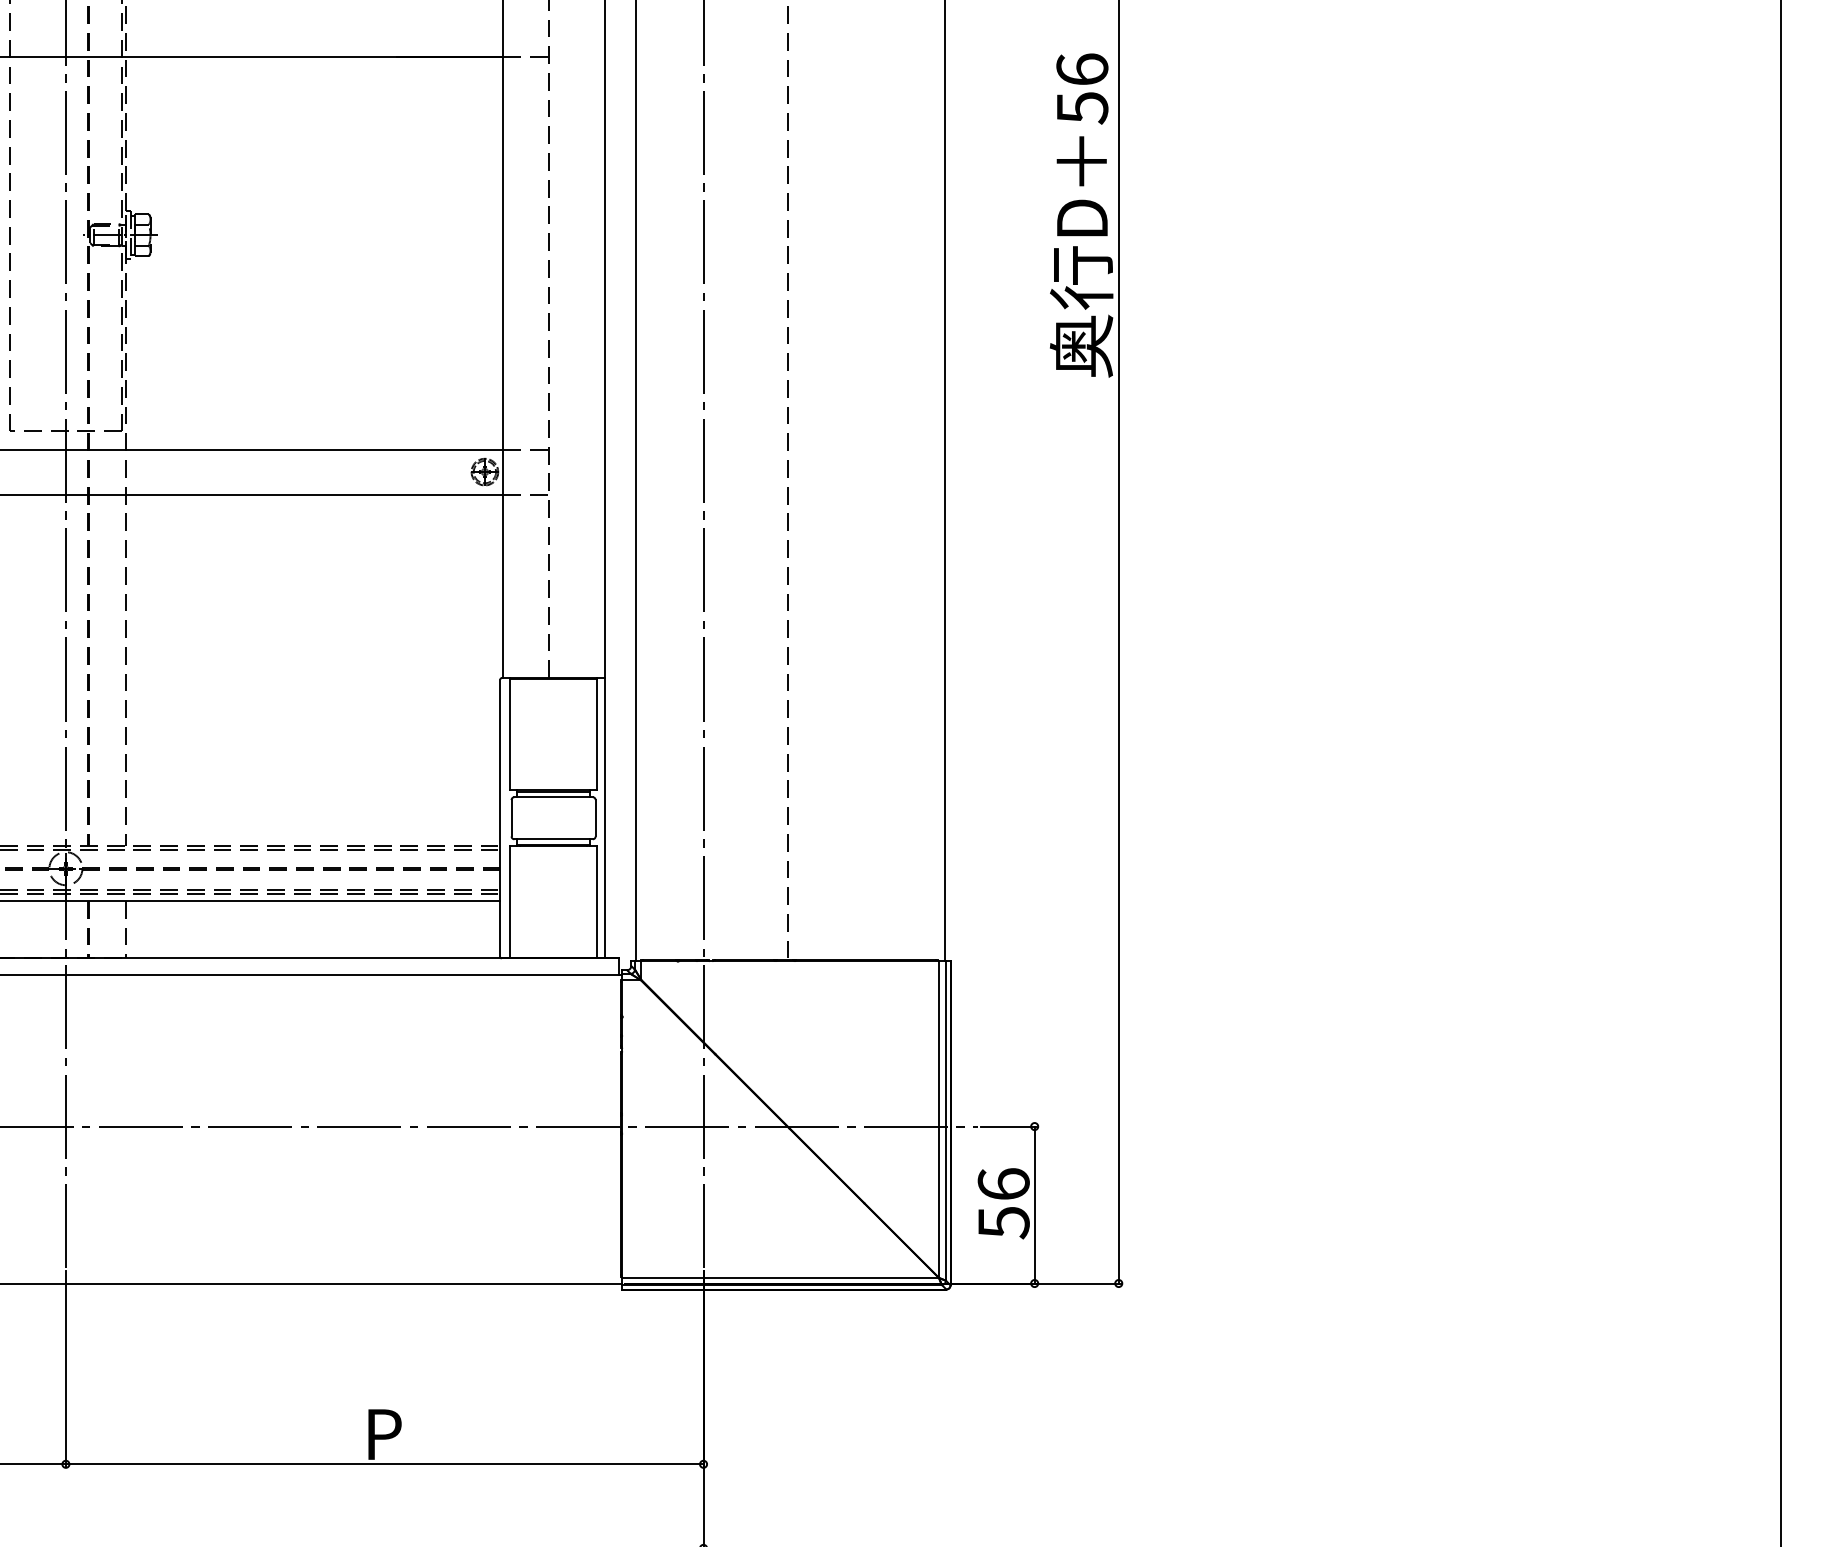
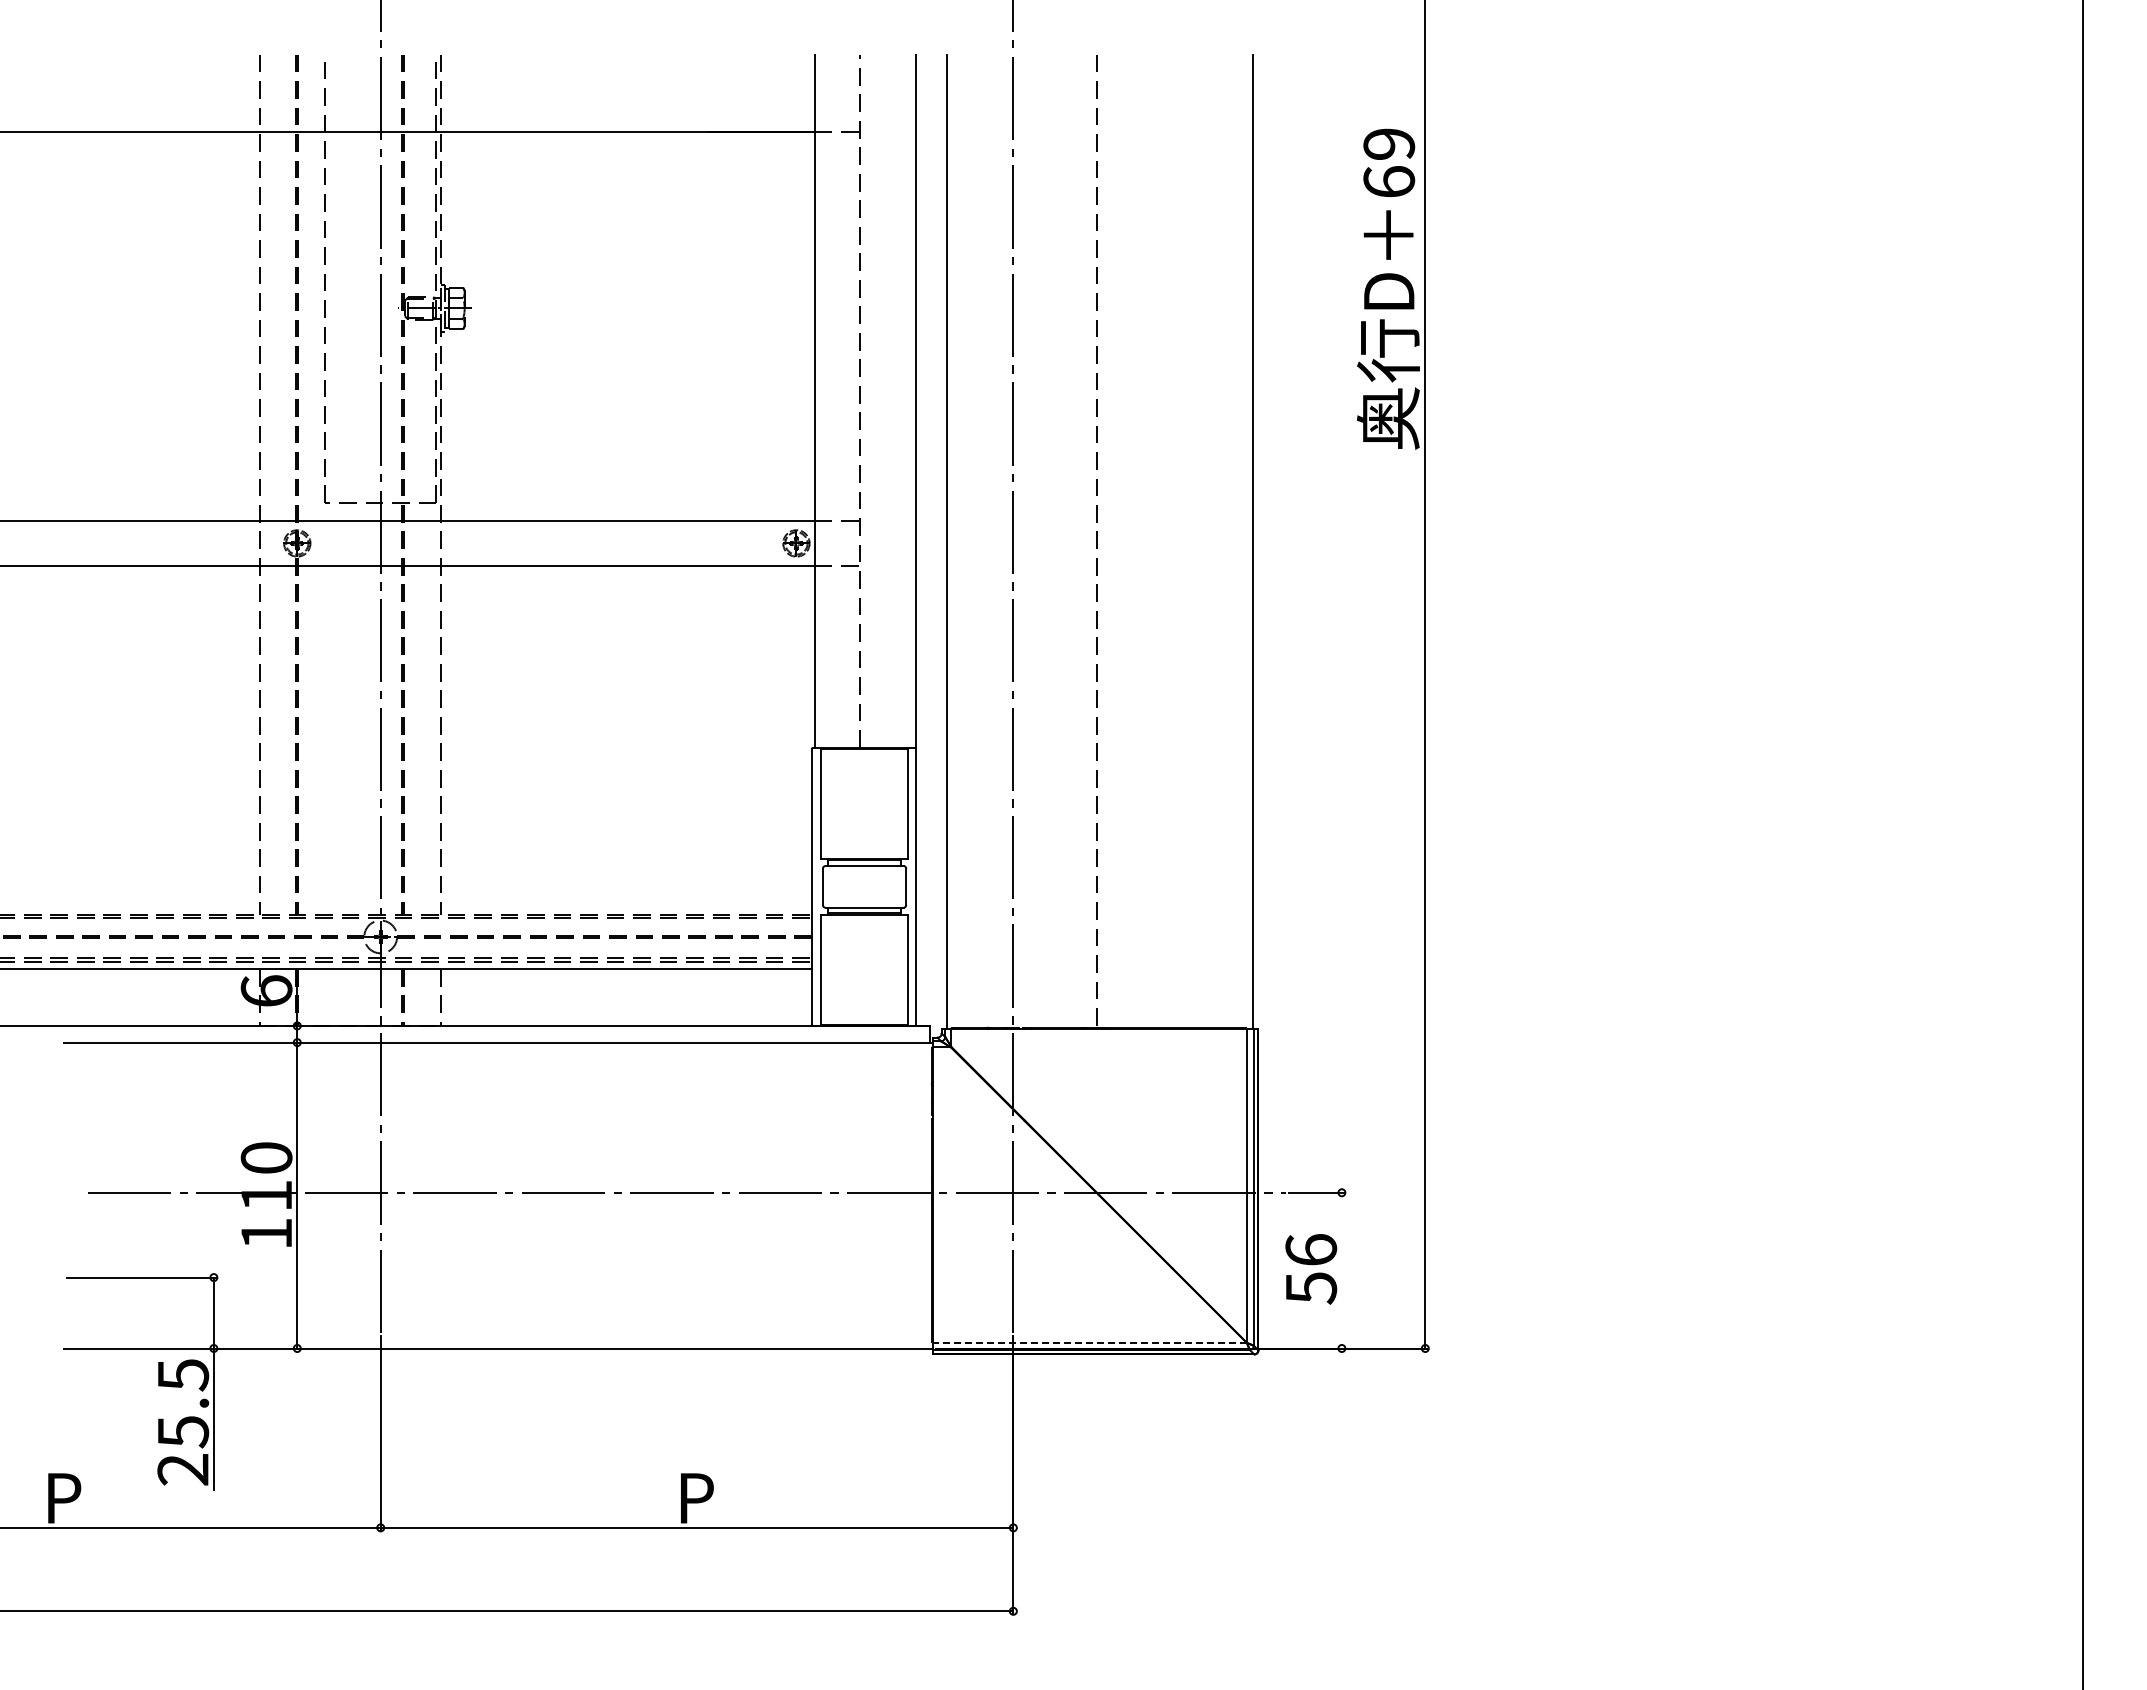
text: (1082, 89) -> (1389, 163), 56 -> 69
line: (1034, 1204) -> (1341, 1270), removed
line: (780, 1277) -> (1089, 1342), solid -> dashed

